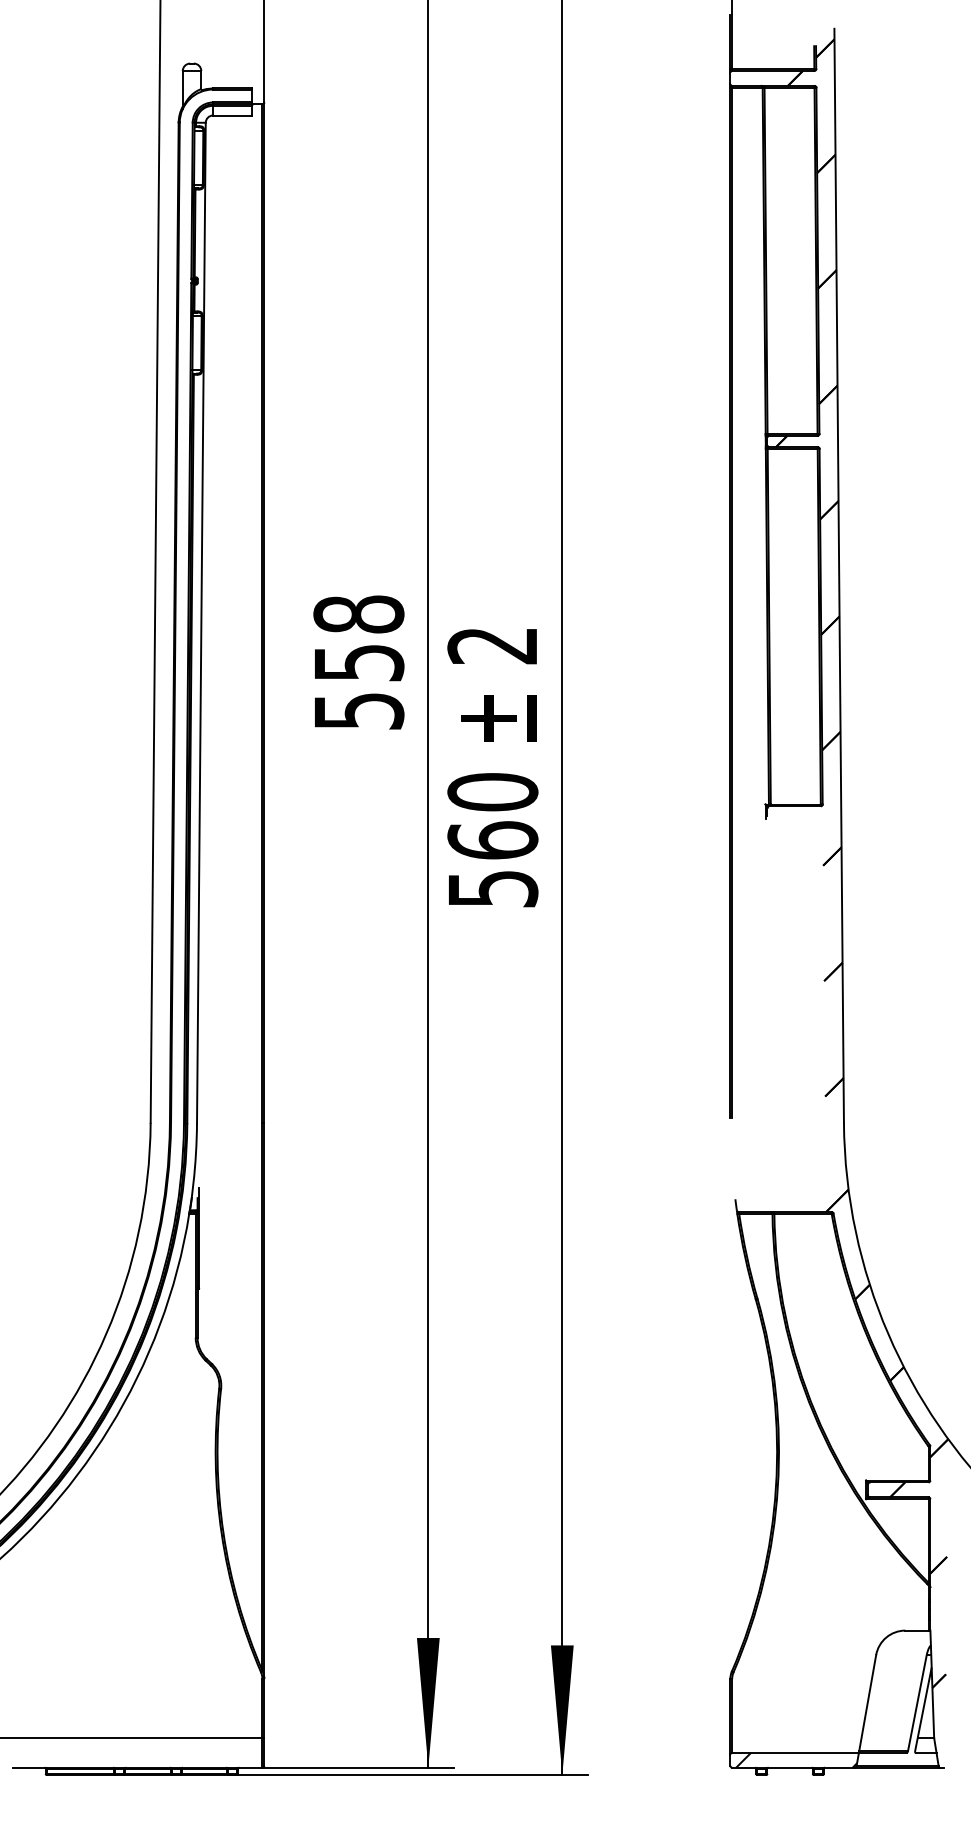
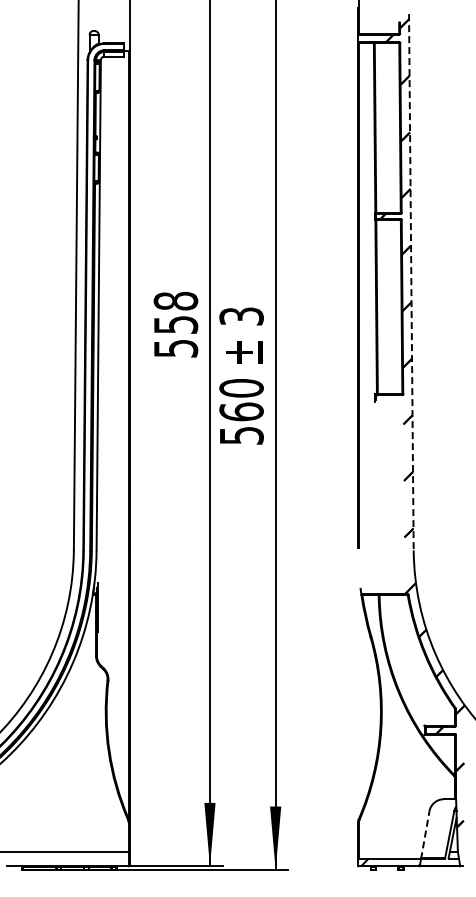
line: (839, 576) -> (411, 282), solid -> dashed
text: (492, 645) -> (241, 316), 2 -> 3
line: (868, 1702) -> (425, 834), solid -> dashed

